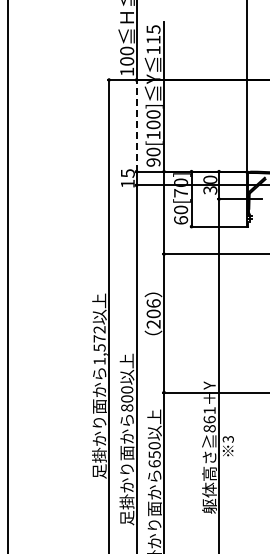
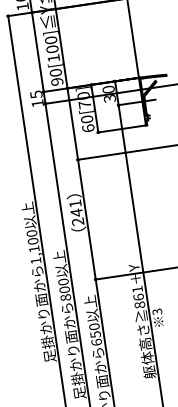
line: (136, 125) -> (37, 51), dashed -> solid
text: (153, 308) -> (75, 208), 206 -> 241
text: (99, 338) -> (32, 241), 1,572 -> 1,100

